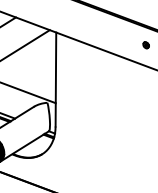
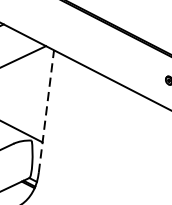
line: (55, 79) -> (45, 111), solid -> dashed

